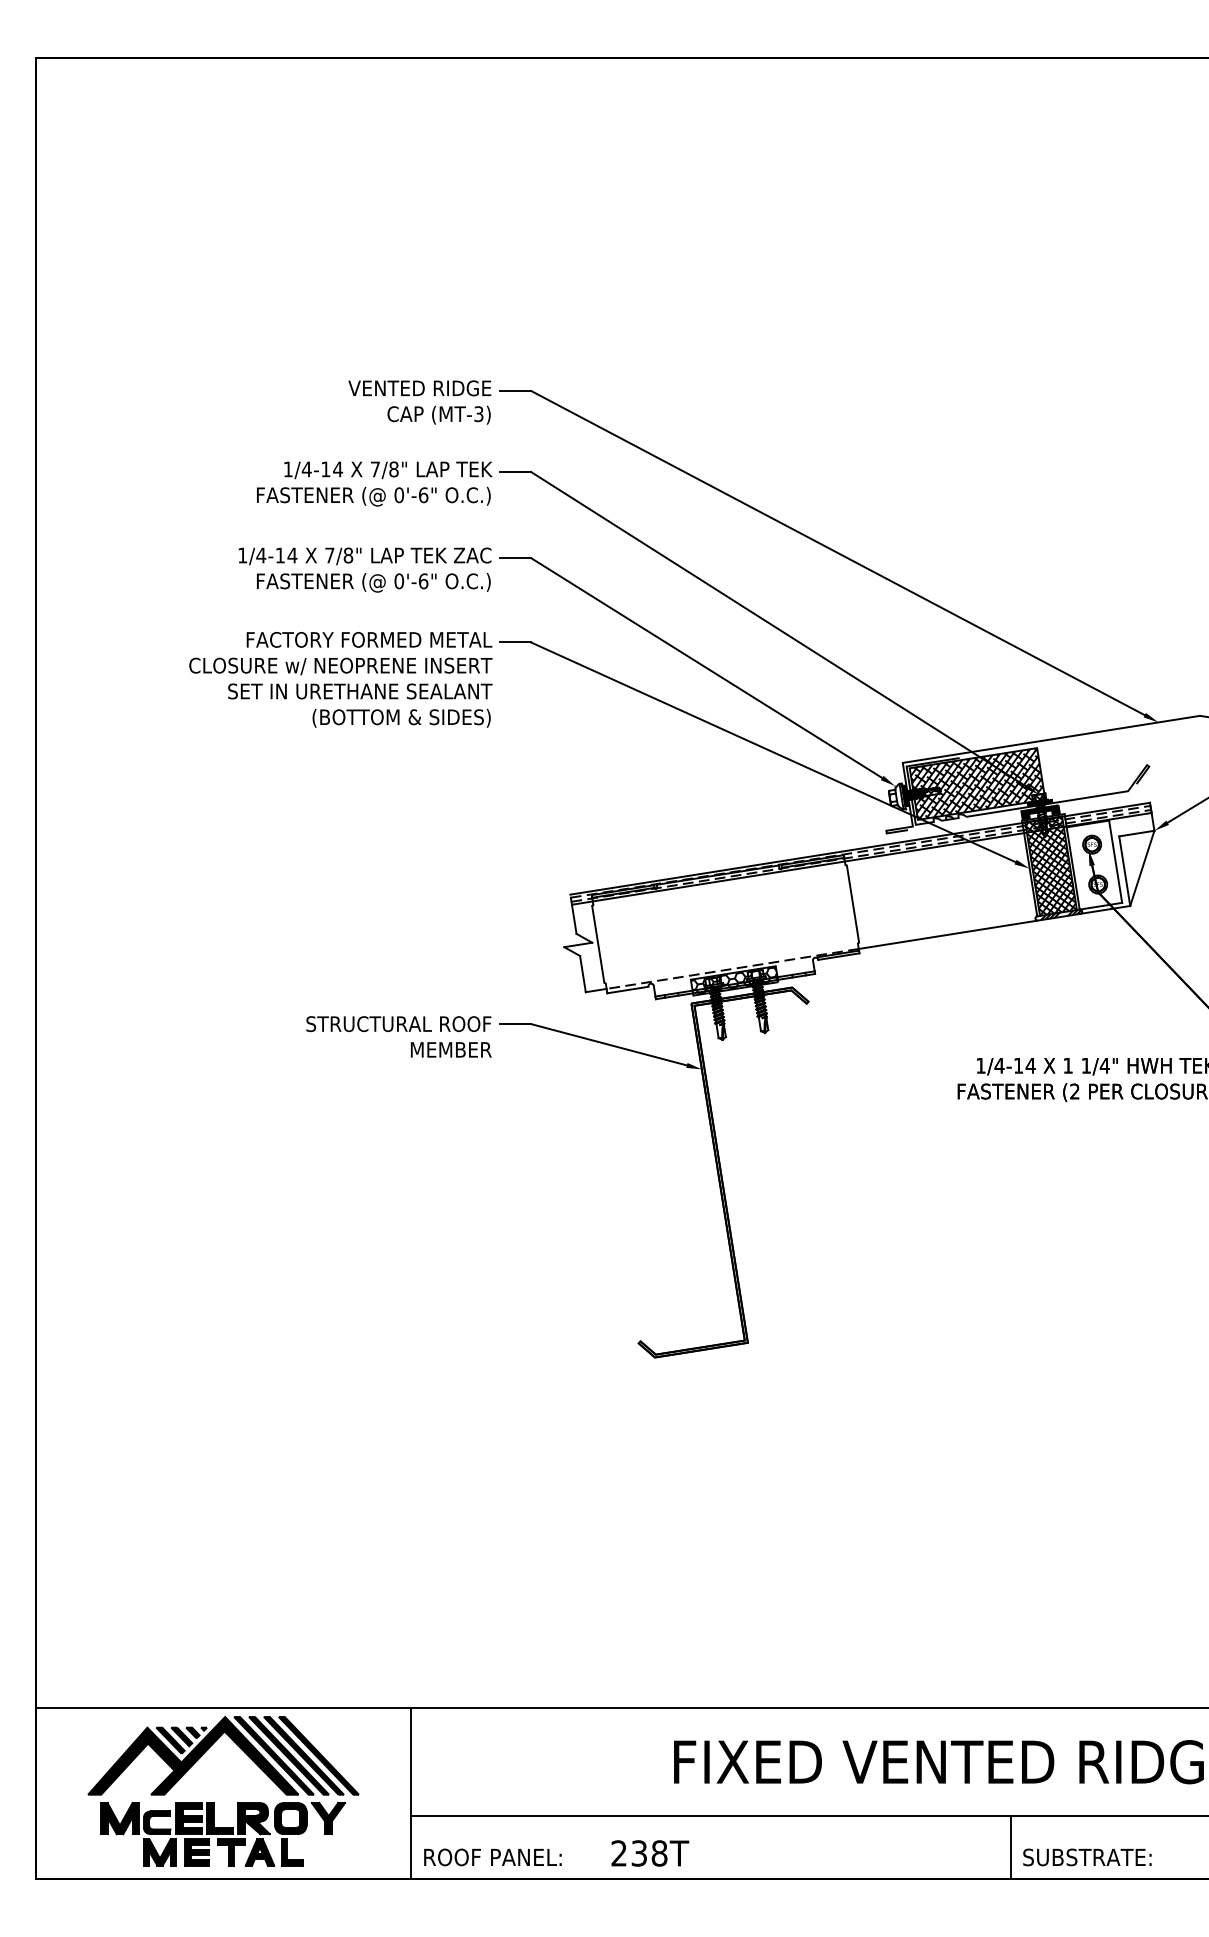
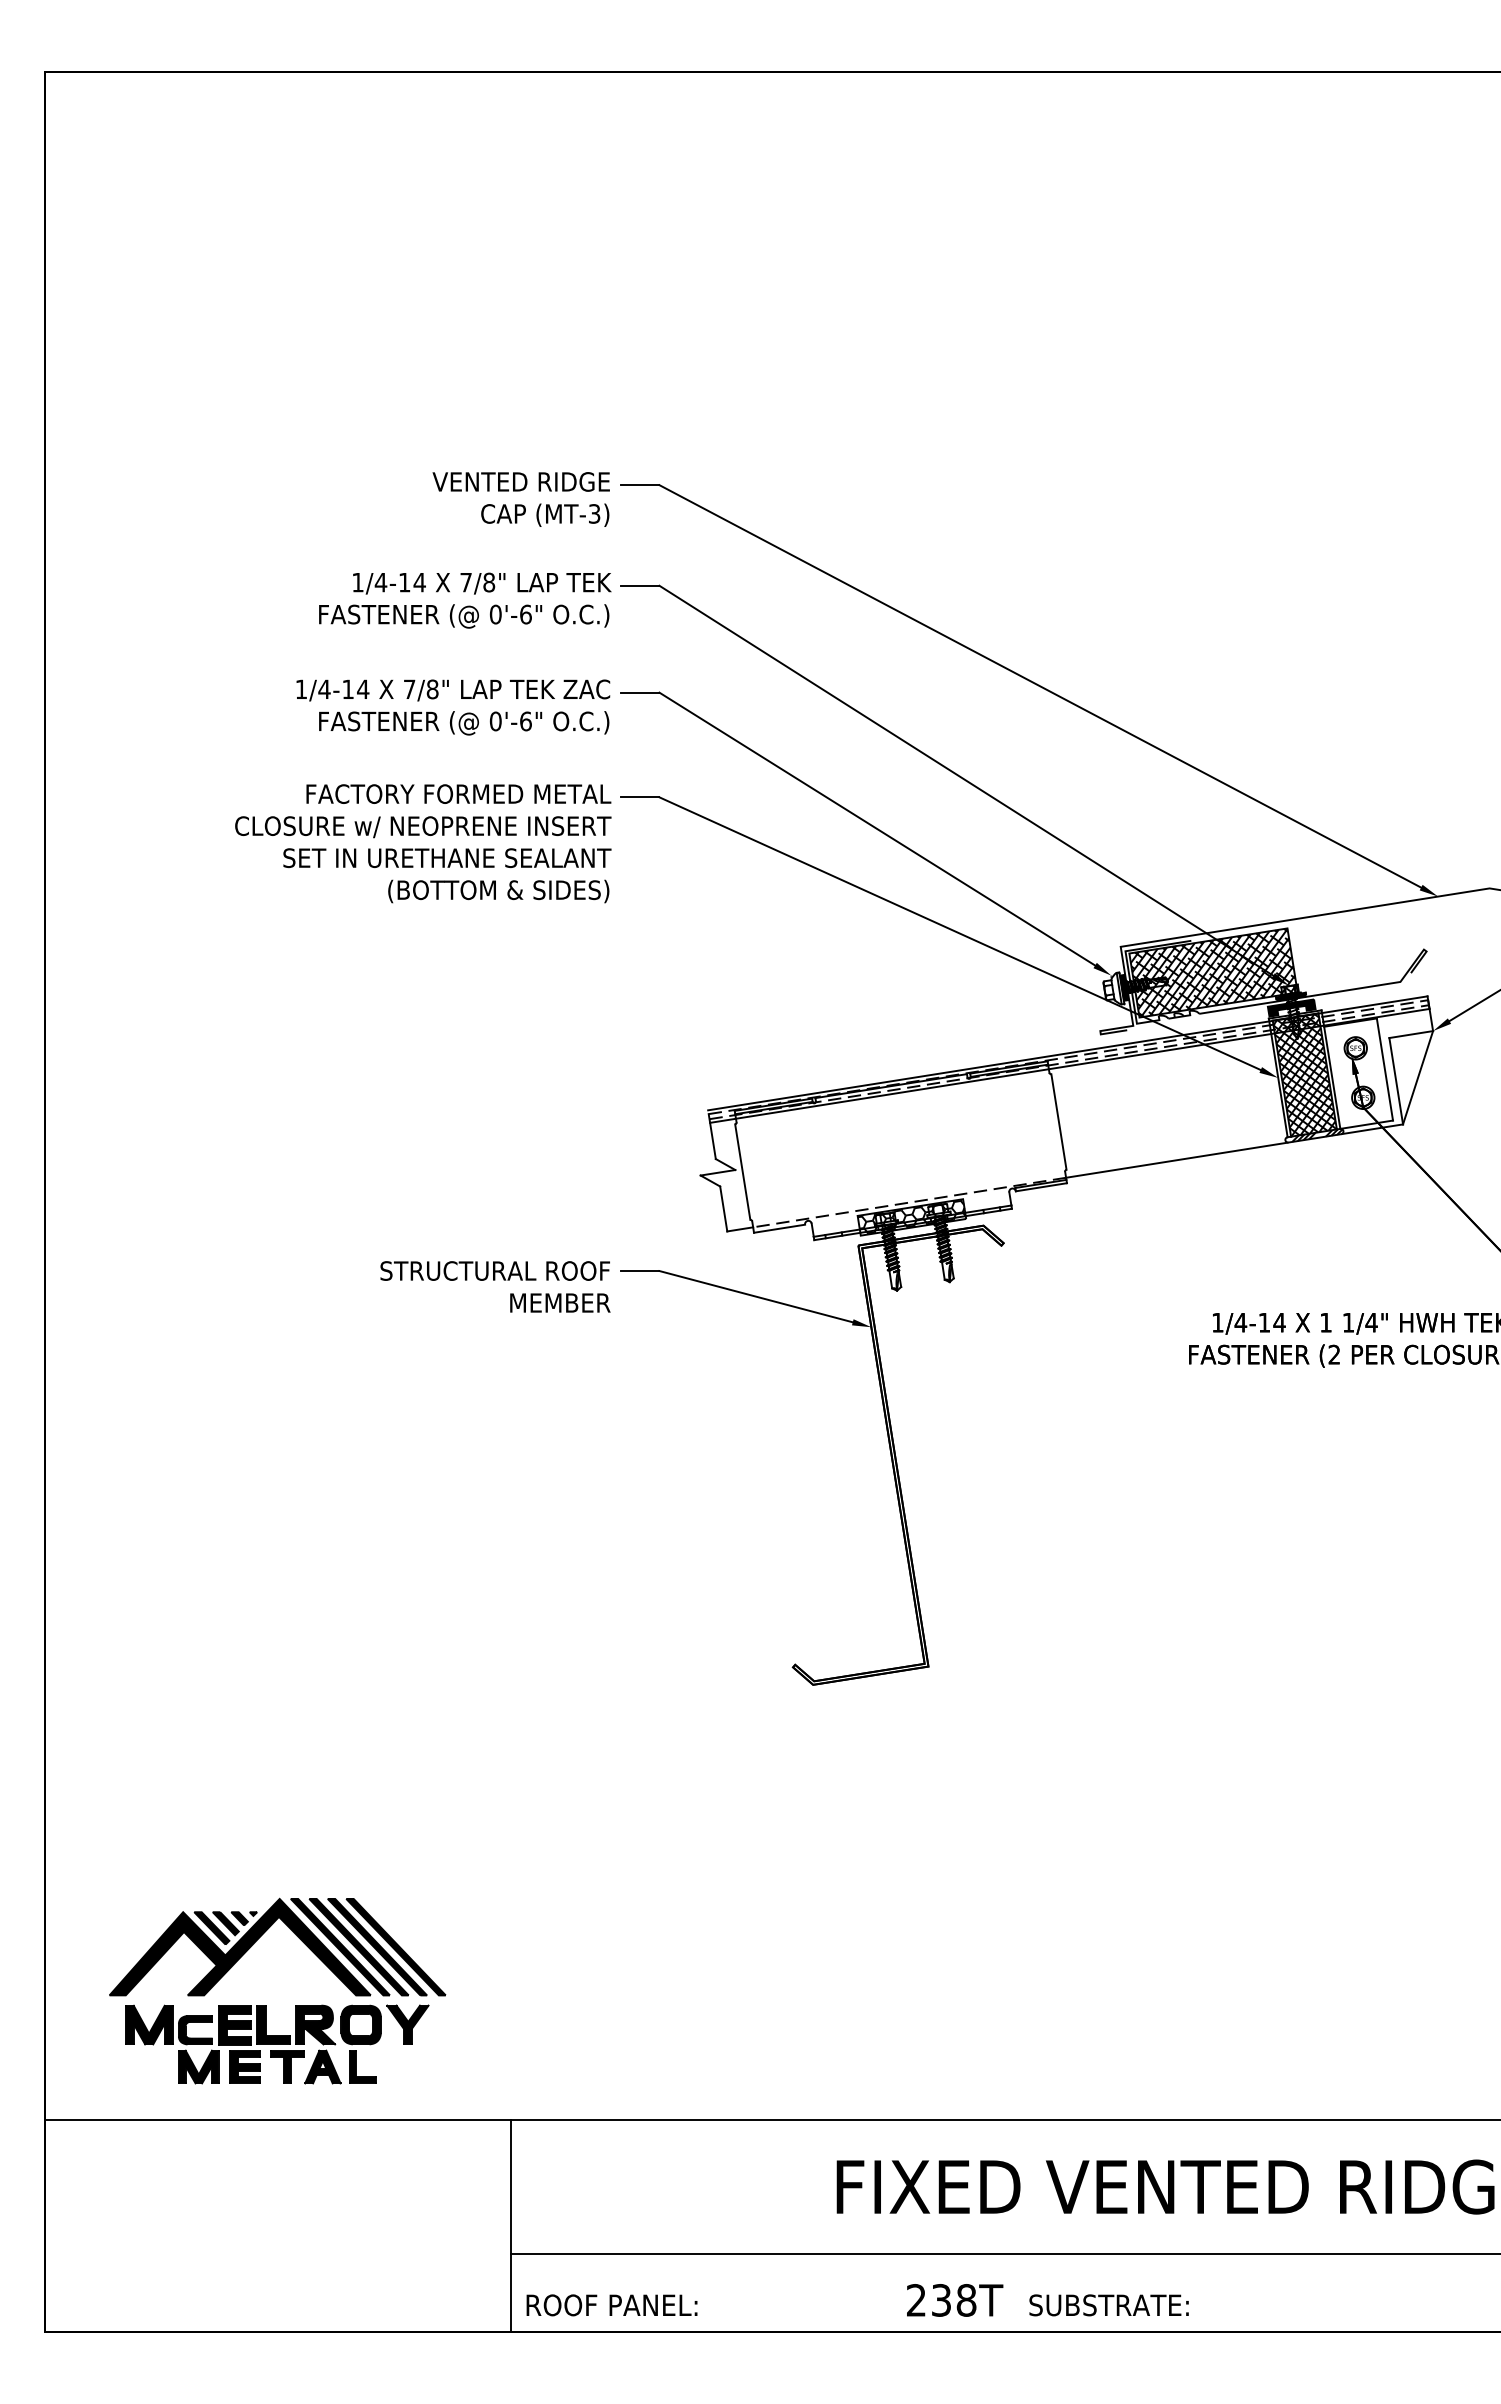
part: (214, 1802) -> (266, 2005), moved
line: (1010, 1847) -> (1254, 2293), removed
text: (650, 1853) -> (955, 2300), moved
text: (1087, 1857) -> (1109, 2305), moved

